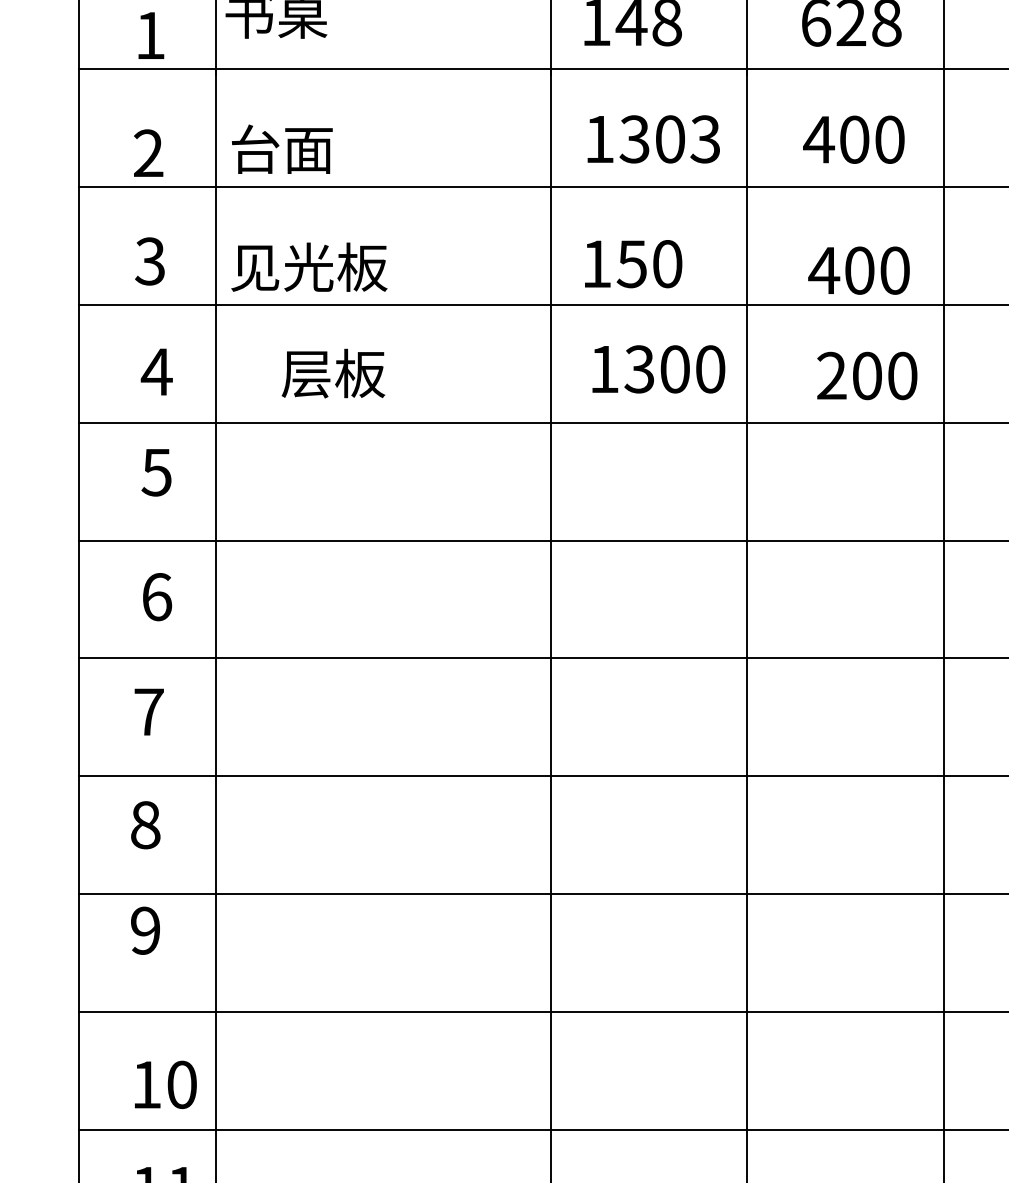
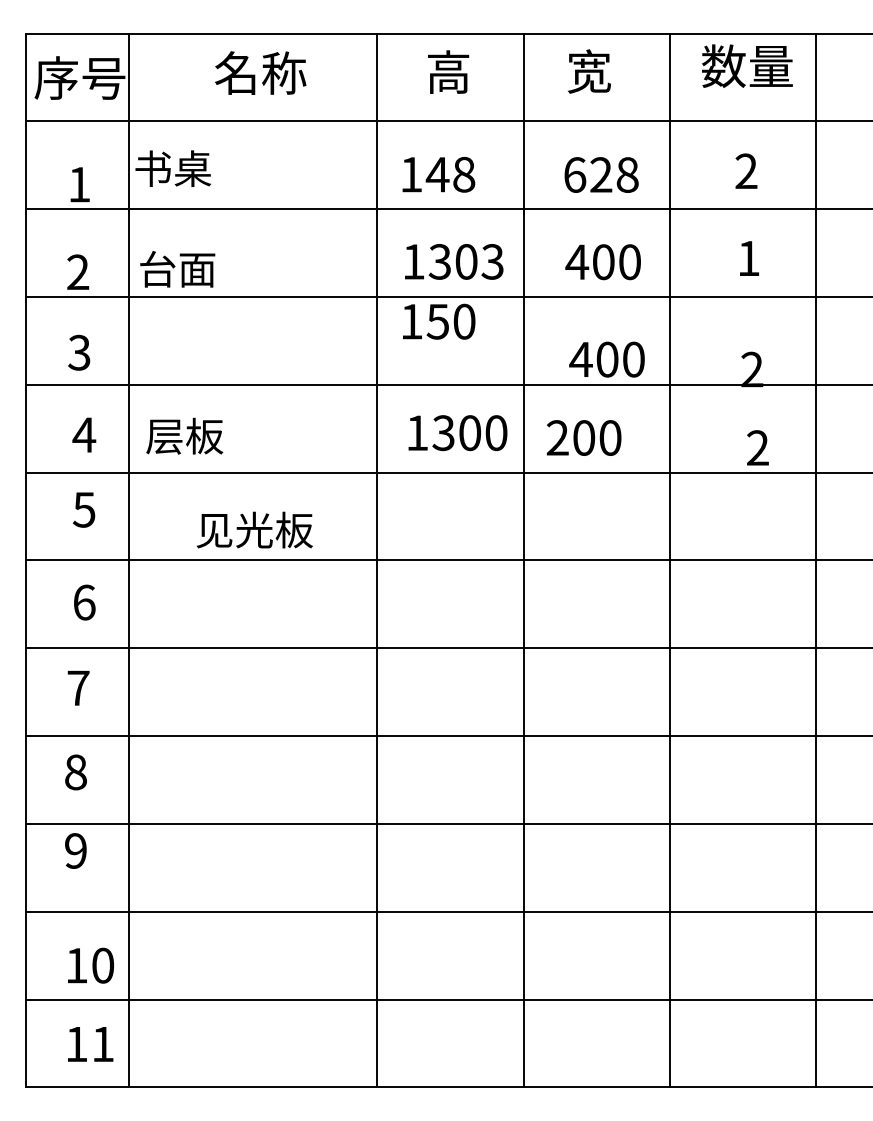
text: (634, 263) -> (439, 321), moved
text: (308, 266) -> (254, 529), moved
text: (333, 372) -> (184, 435), moved
text: (867, 375) -> (584, 437), moved

